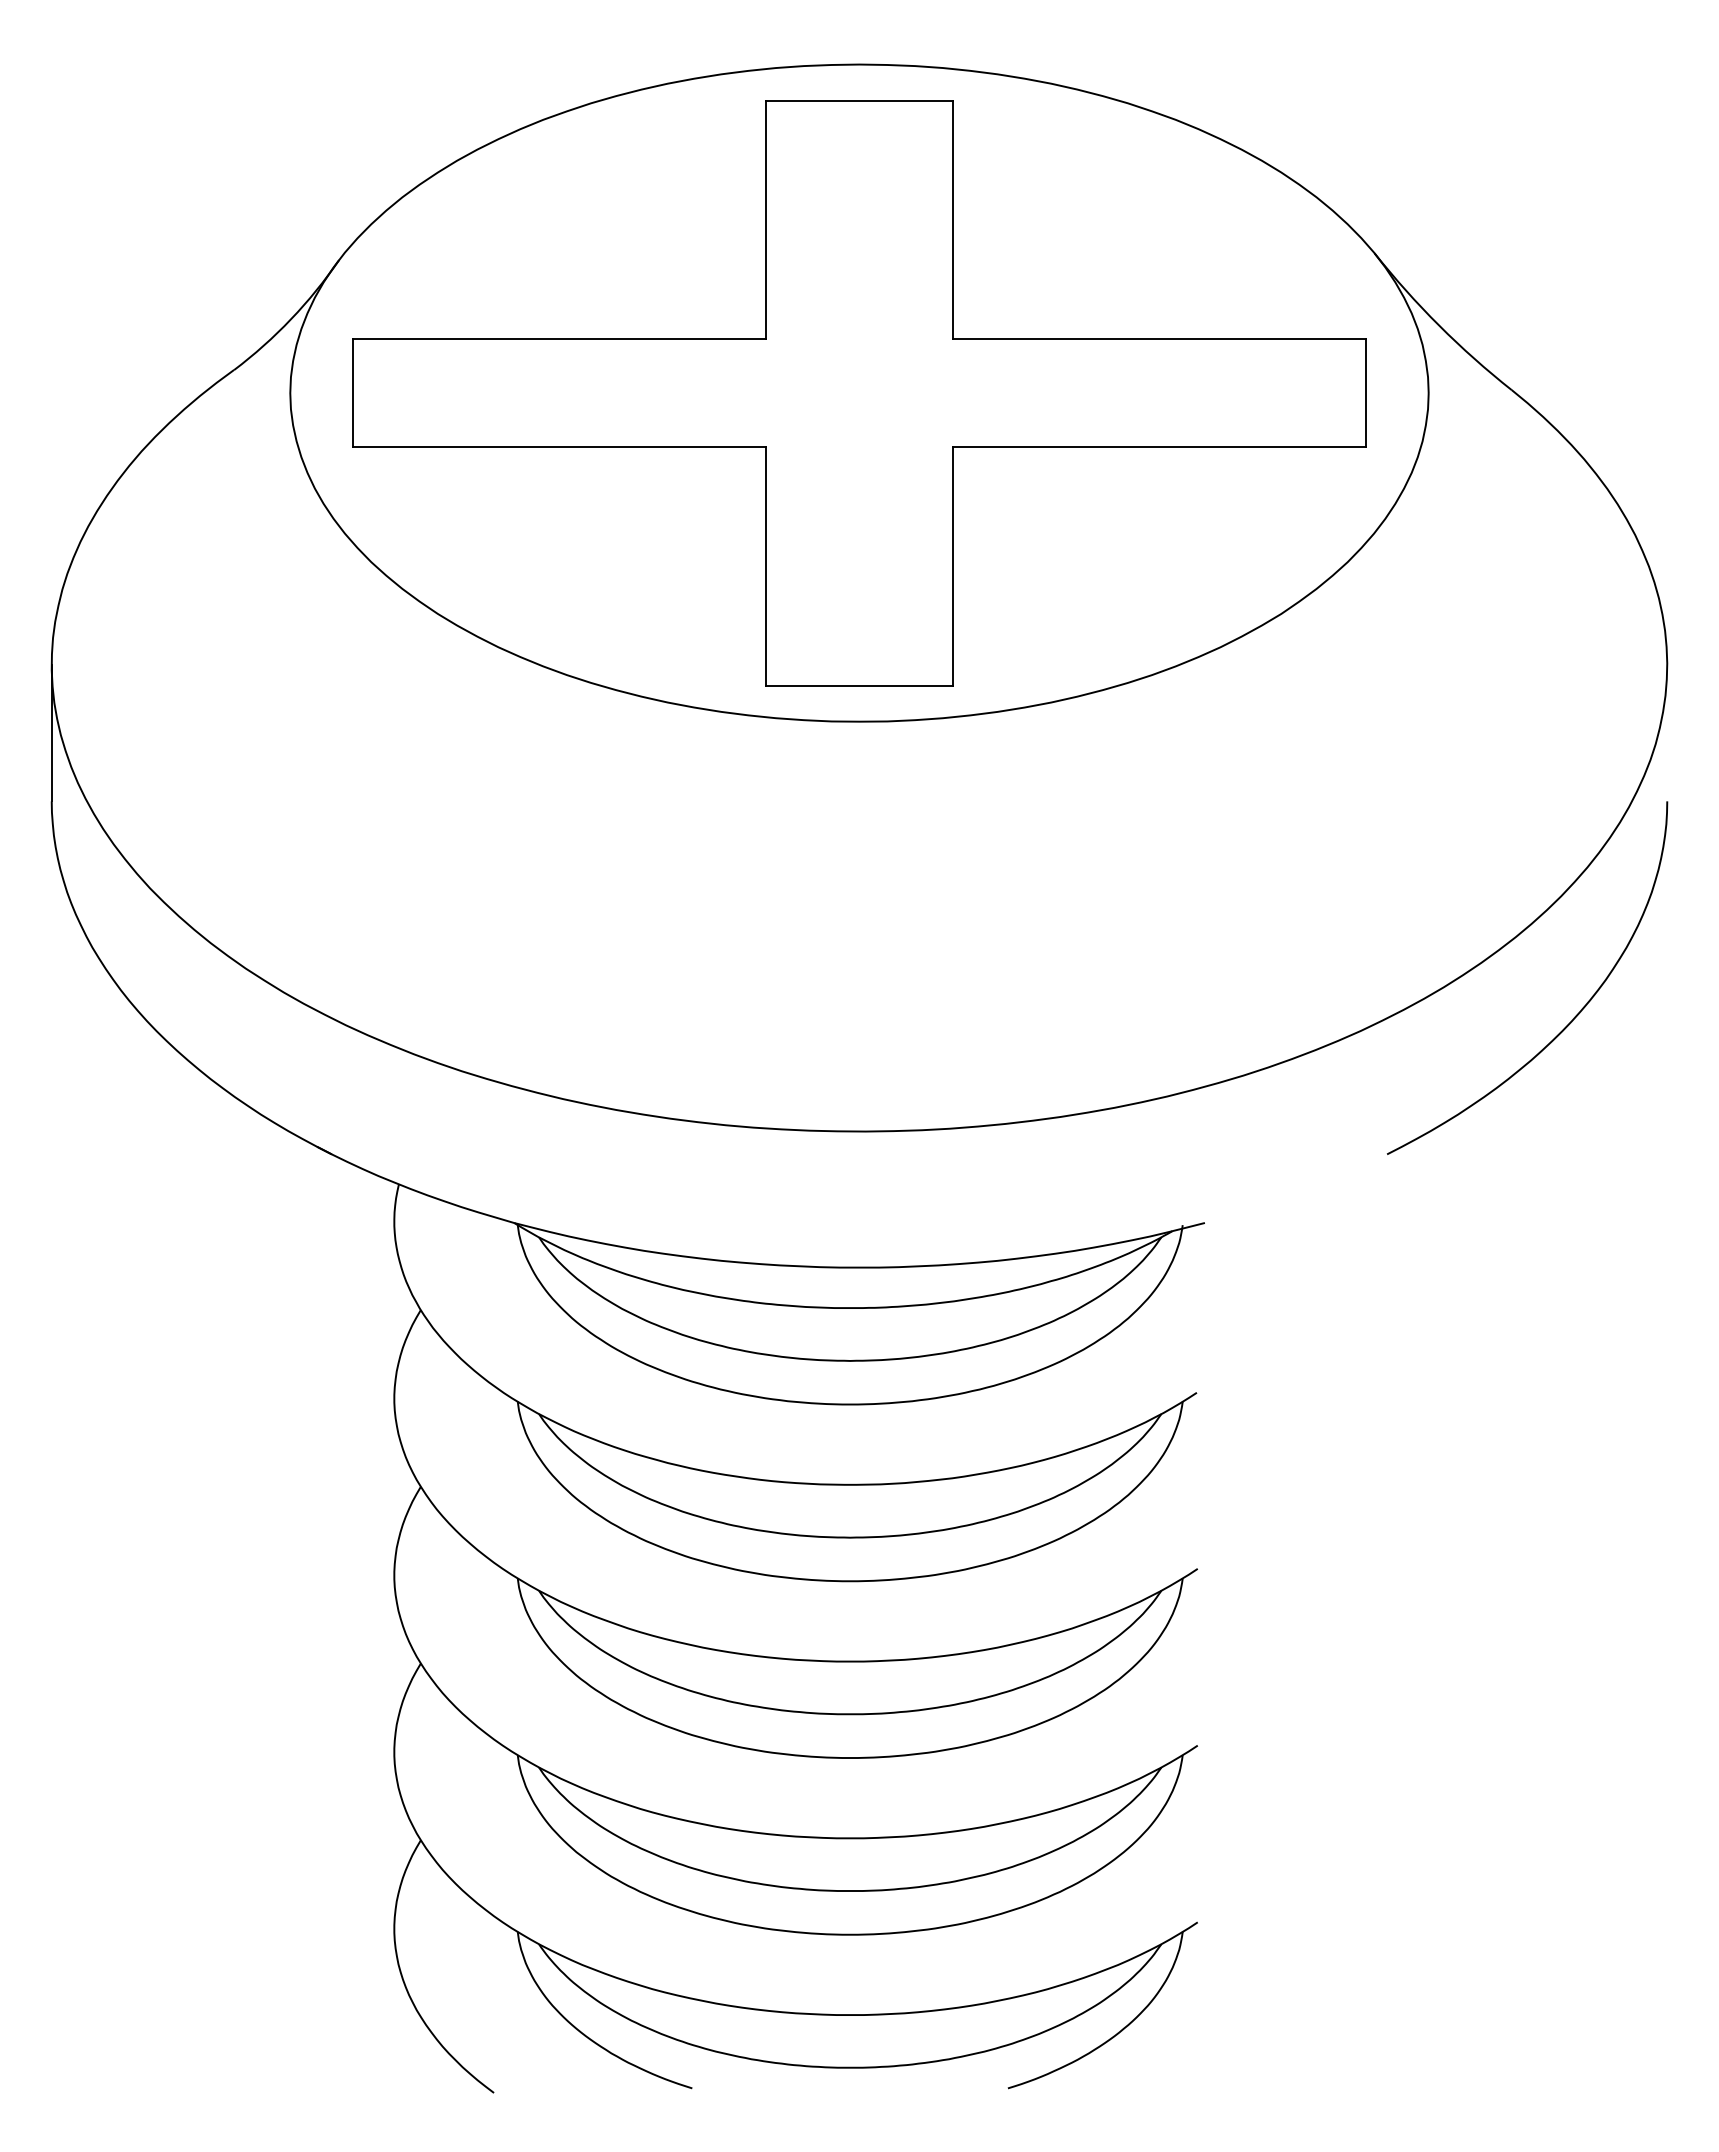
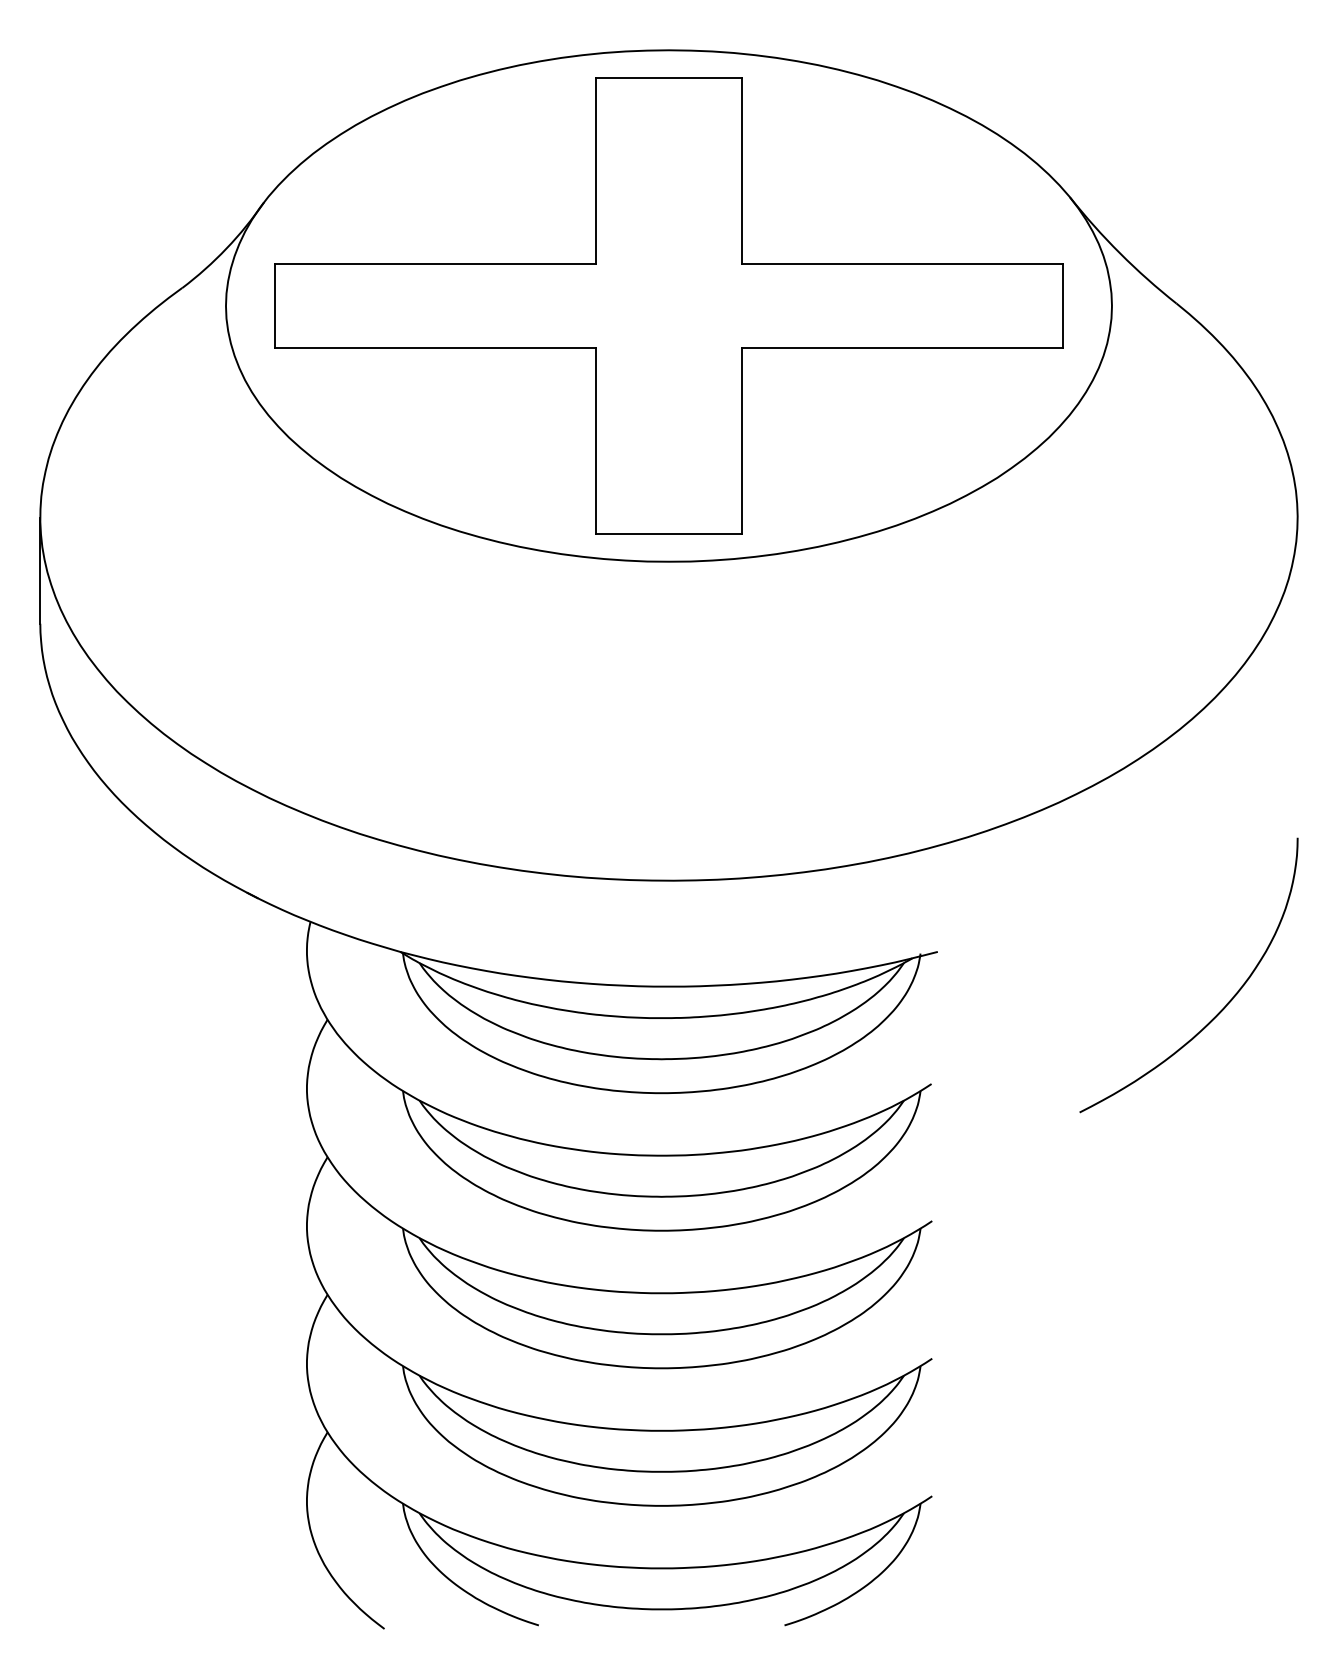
curve: (1573, 1017) -> (1224, 1006), moved

